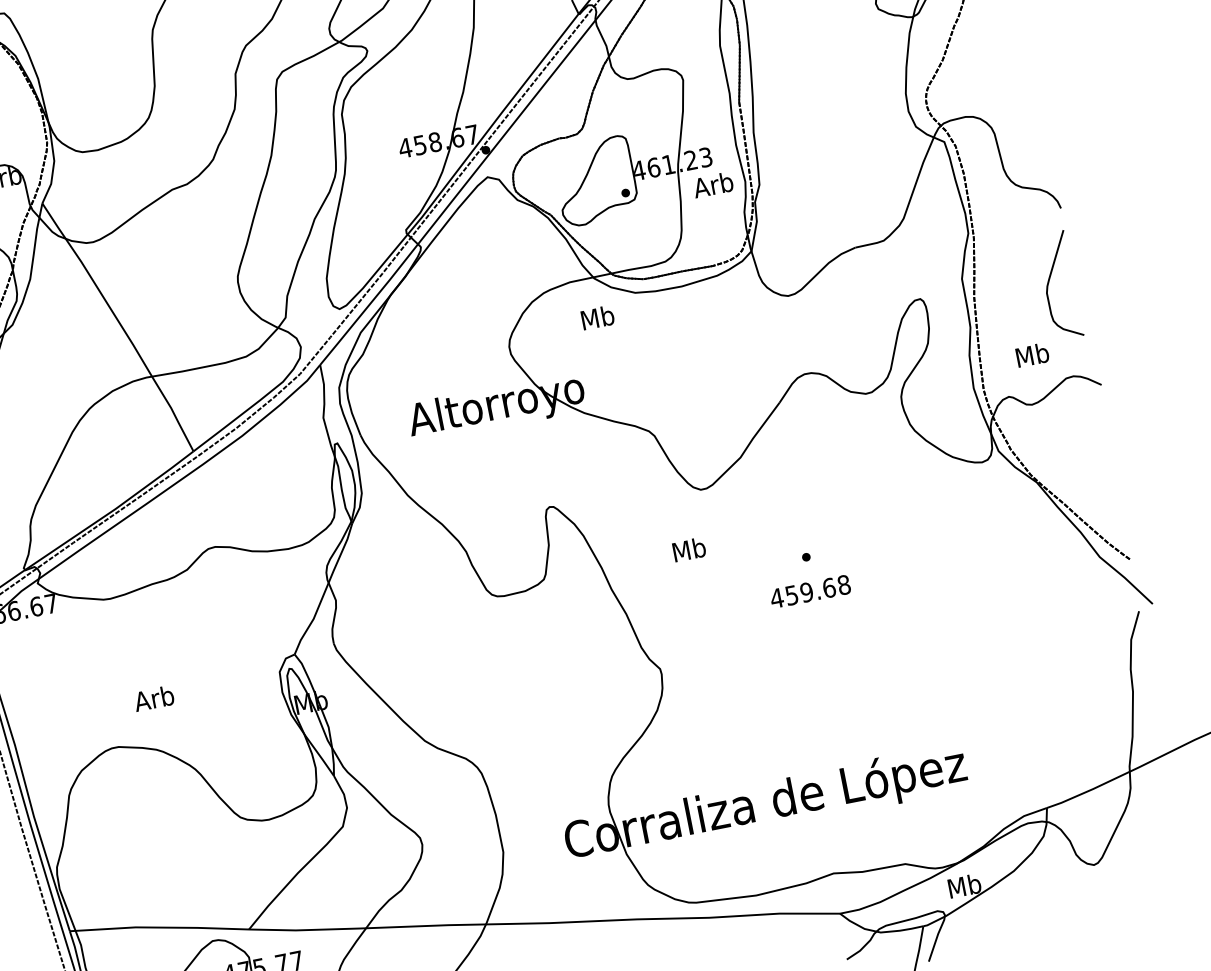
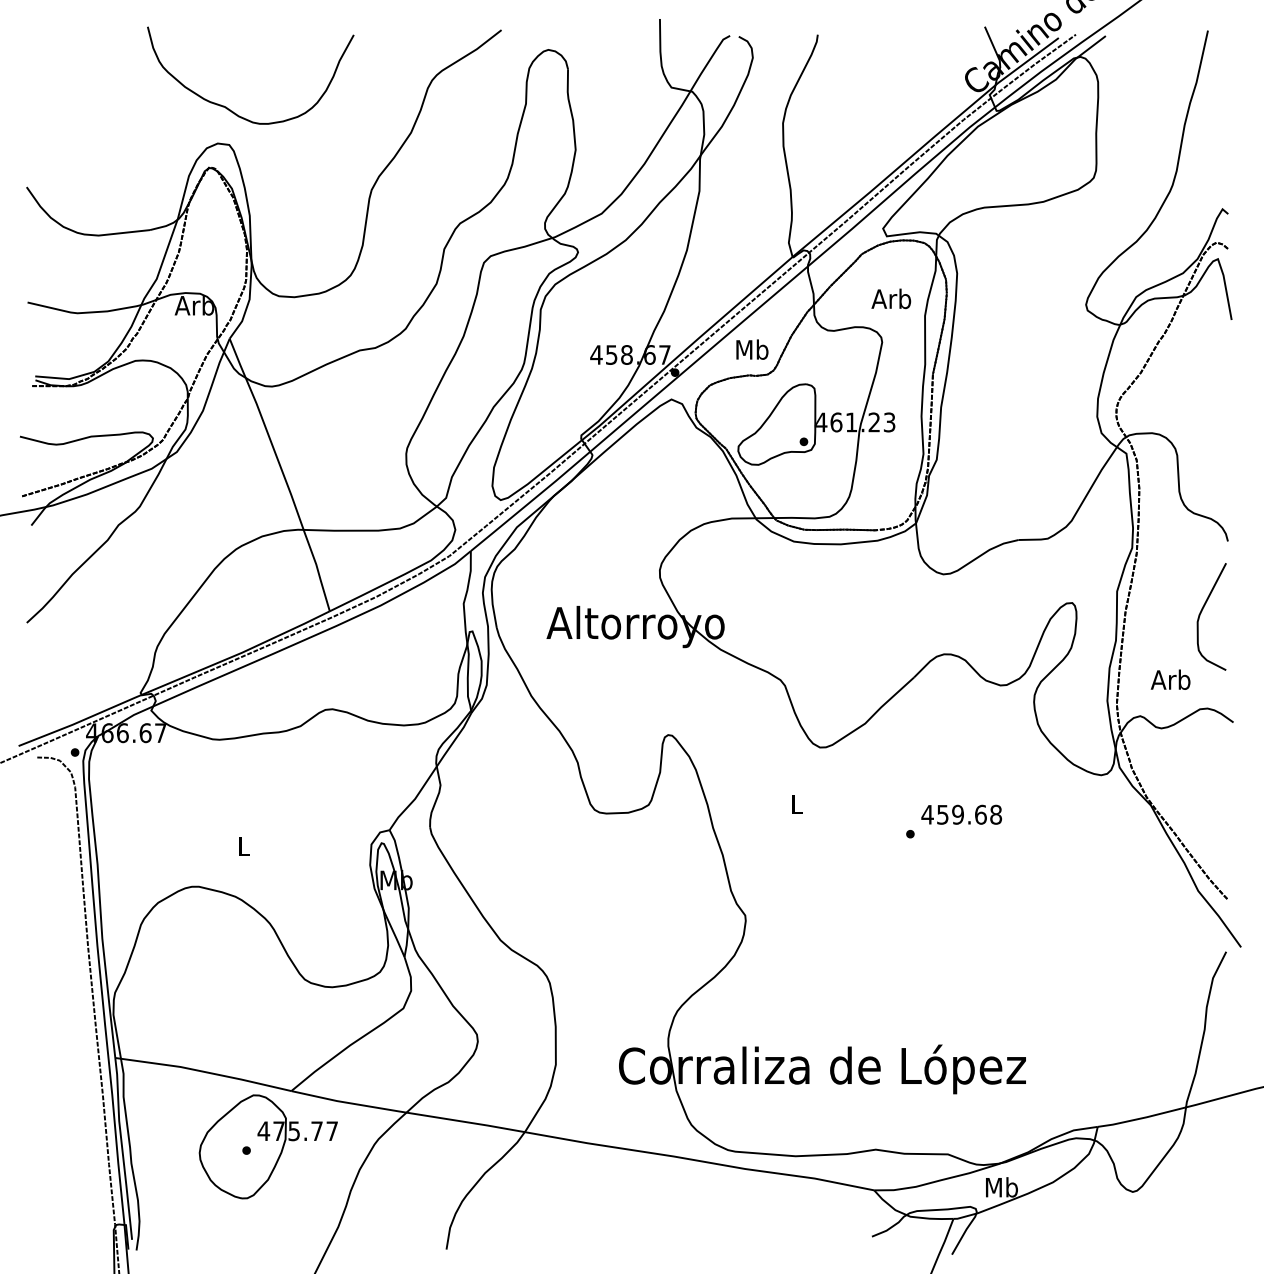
text: (713, 184) -> (891, 298), moved
text: (597, 317) -> (752, 349), moved
text: (1031, 354) -> (1170, 679), Mb -> Arb
text: (689, 549) -> (797, 803), Mb -> L
text: (810, 591) -> (961, 814), moved
text: (153, 698) -> (242, 845), Arb -> L

